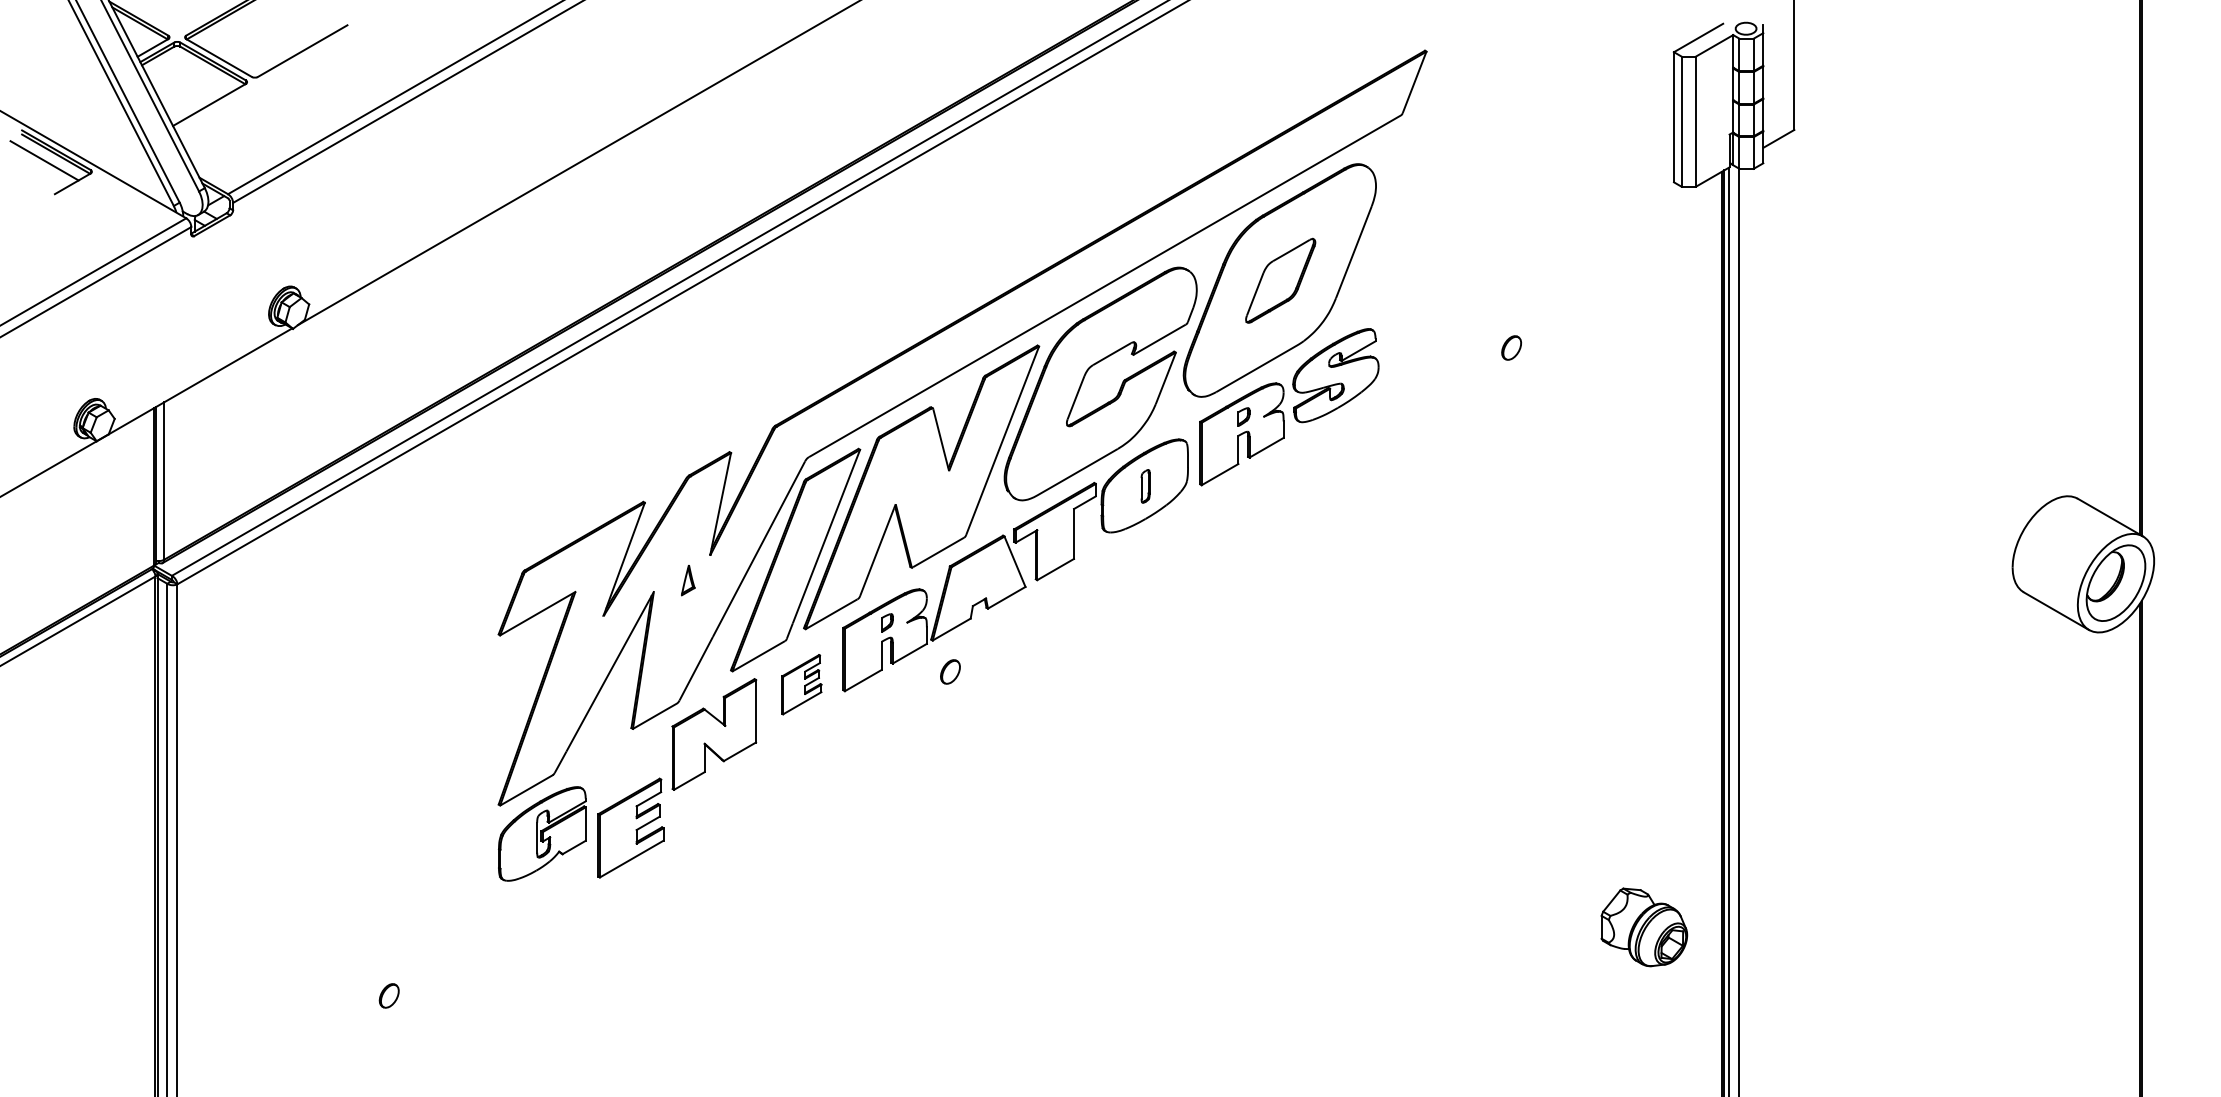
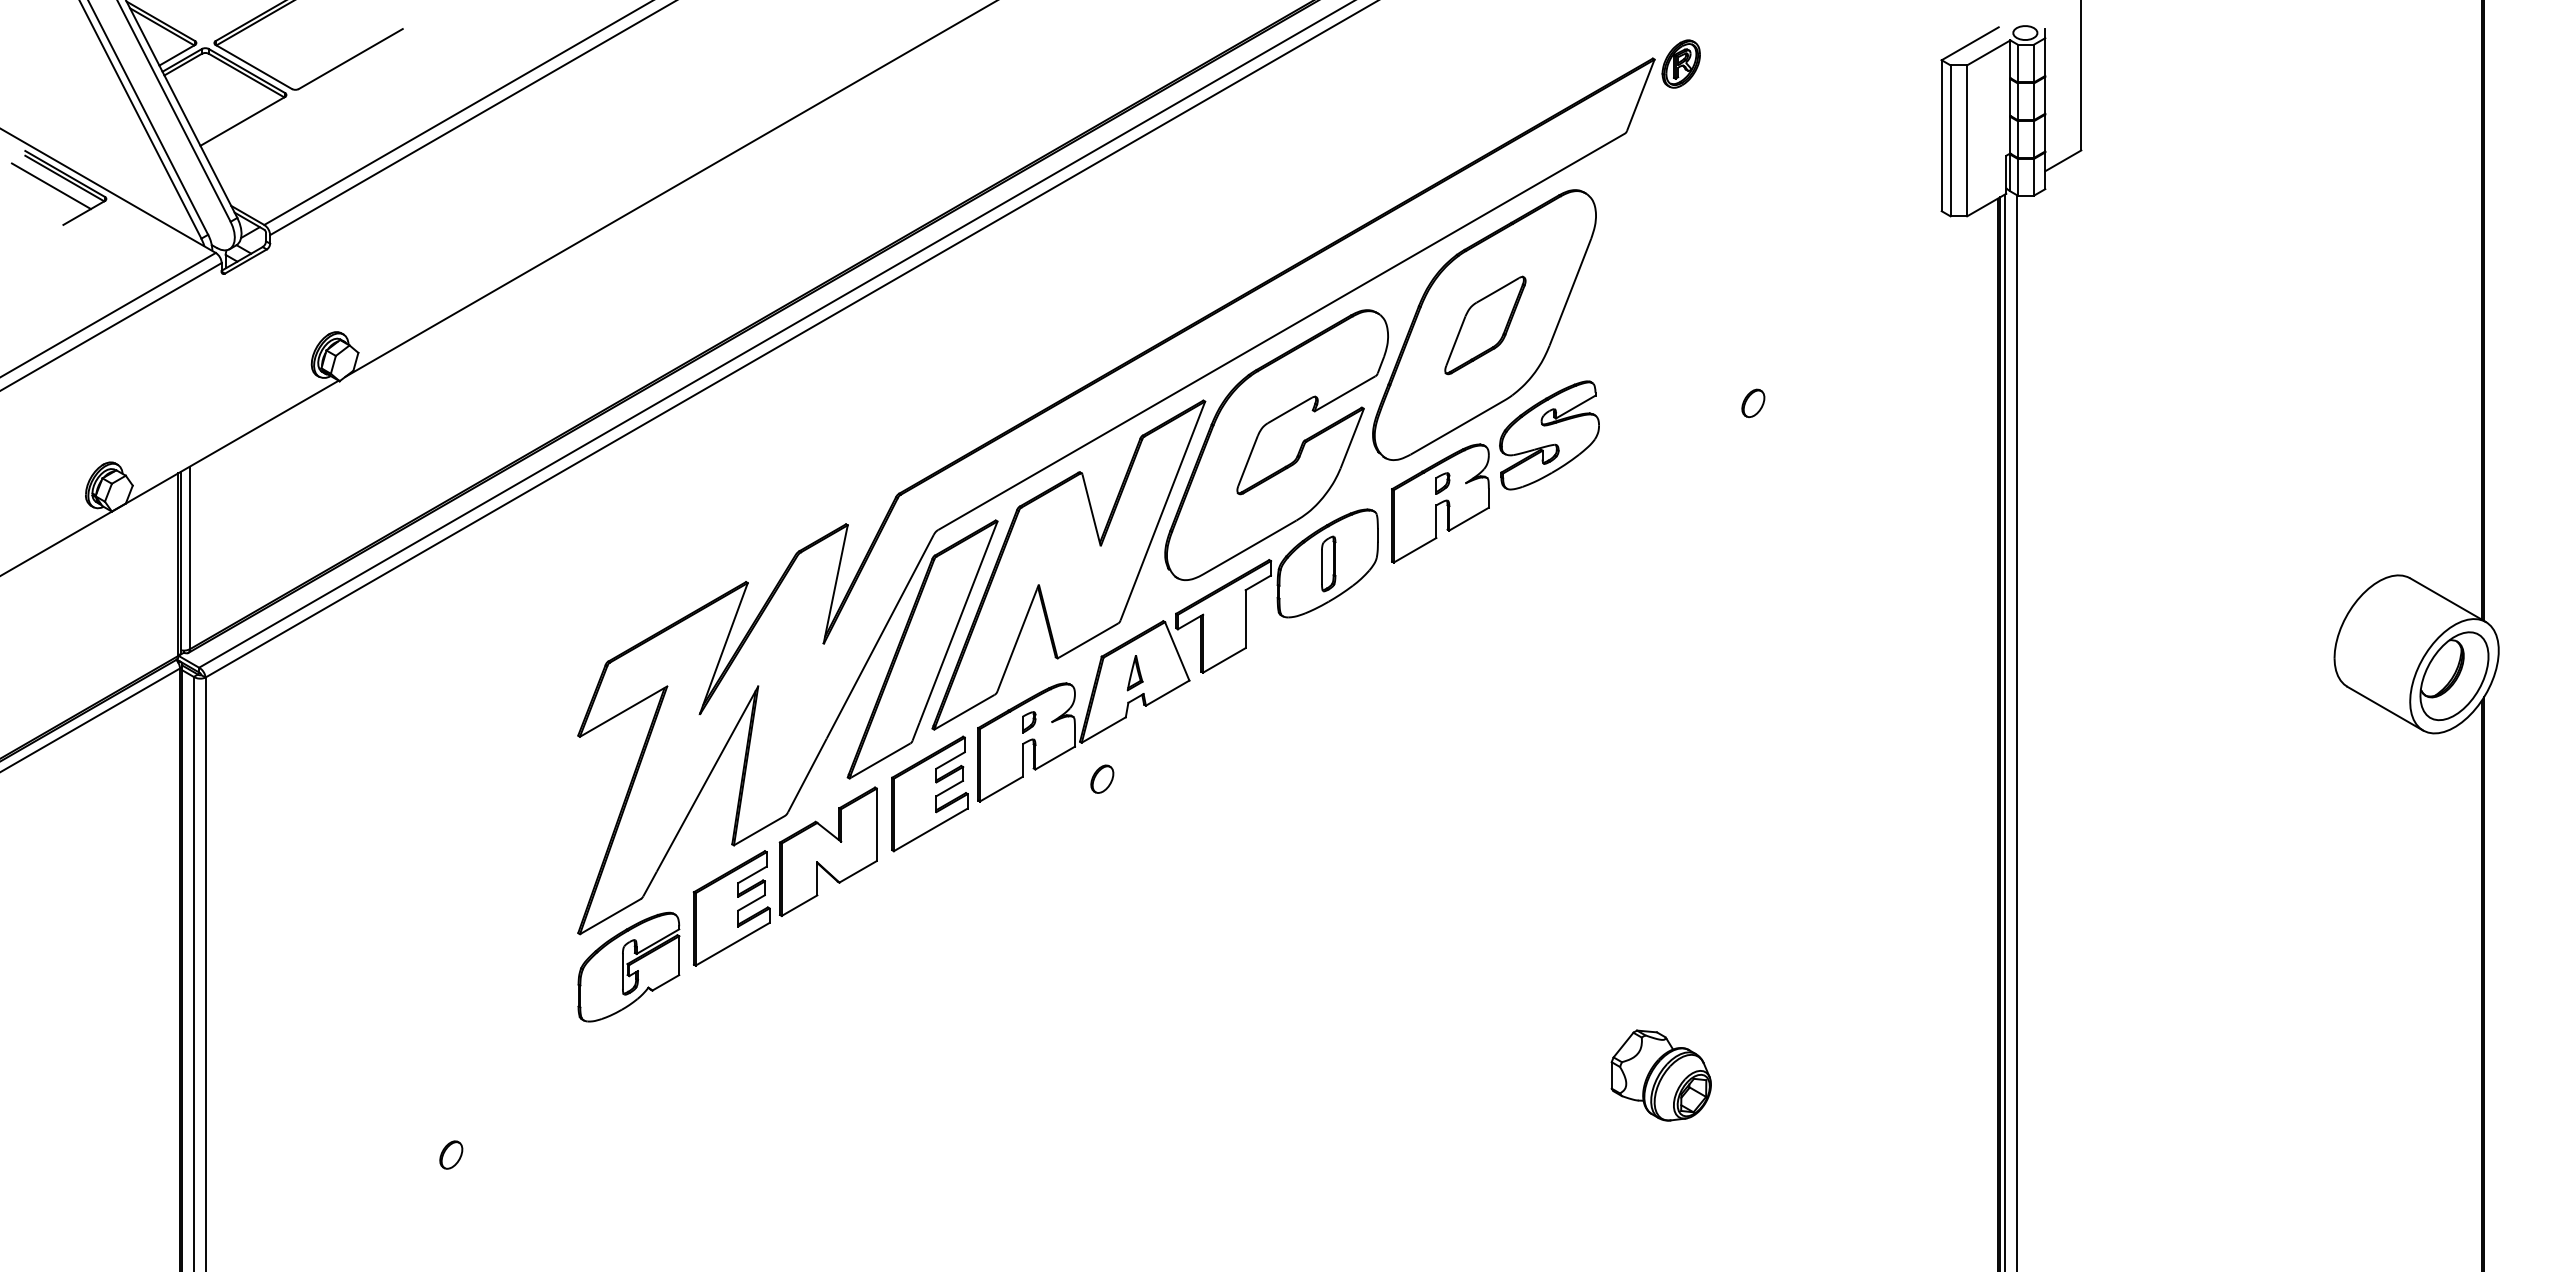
part: (1448, 55) -> (1680, 63), added
part: (1145, 486) -> (1328, 563), size x1.43
part: (687, 580) -> (1134, 673), moved
part: (801, 684) -> (929, 793), size x1.67
part: (630, 828) -> (731, 908), moved
part: (1643, 927) -> (1660, 1075), moved

